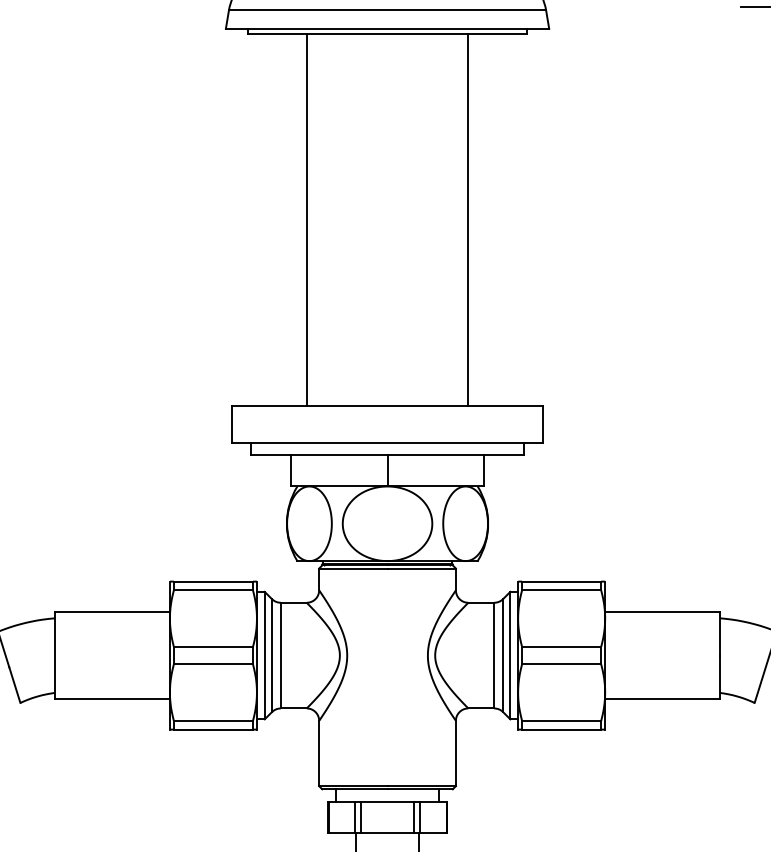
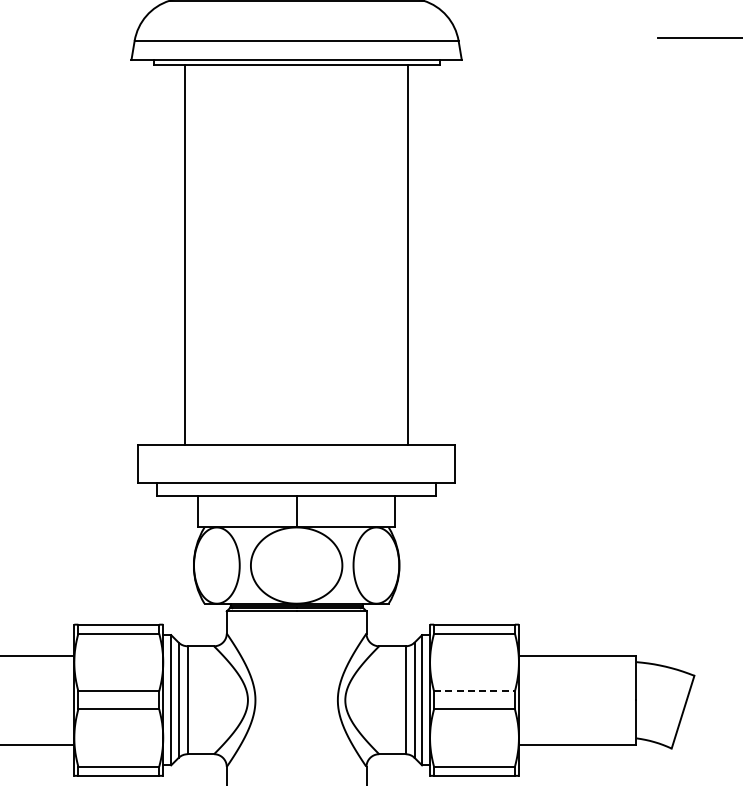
line: (307, 219) -> (185, 254), moved
line: (467, 219) -> (407, 254), moved
line: (561, 646) -> (474, 690), solid -> dashed

